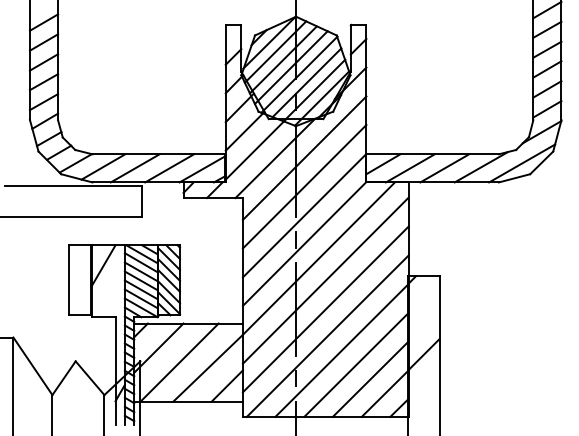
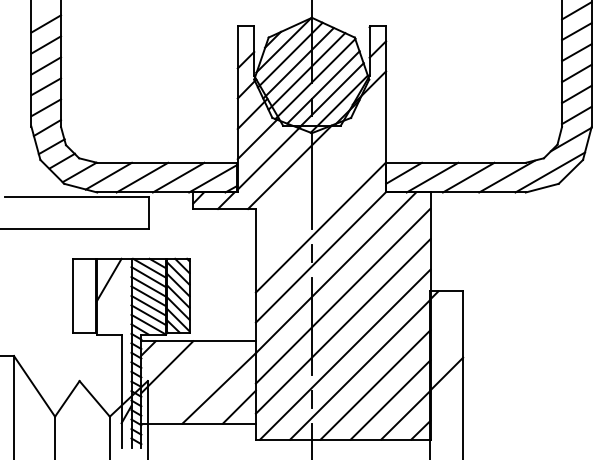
line: (304, 157) -> (320, 166), removed
line: (304, 186) -> (320, 196), removed
line: (178, 362) -> (188, 382), removed

